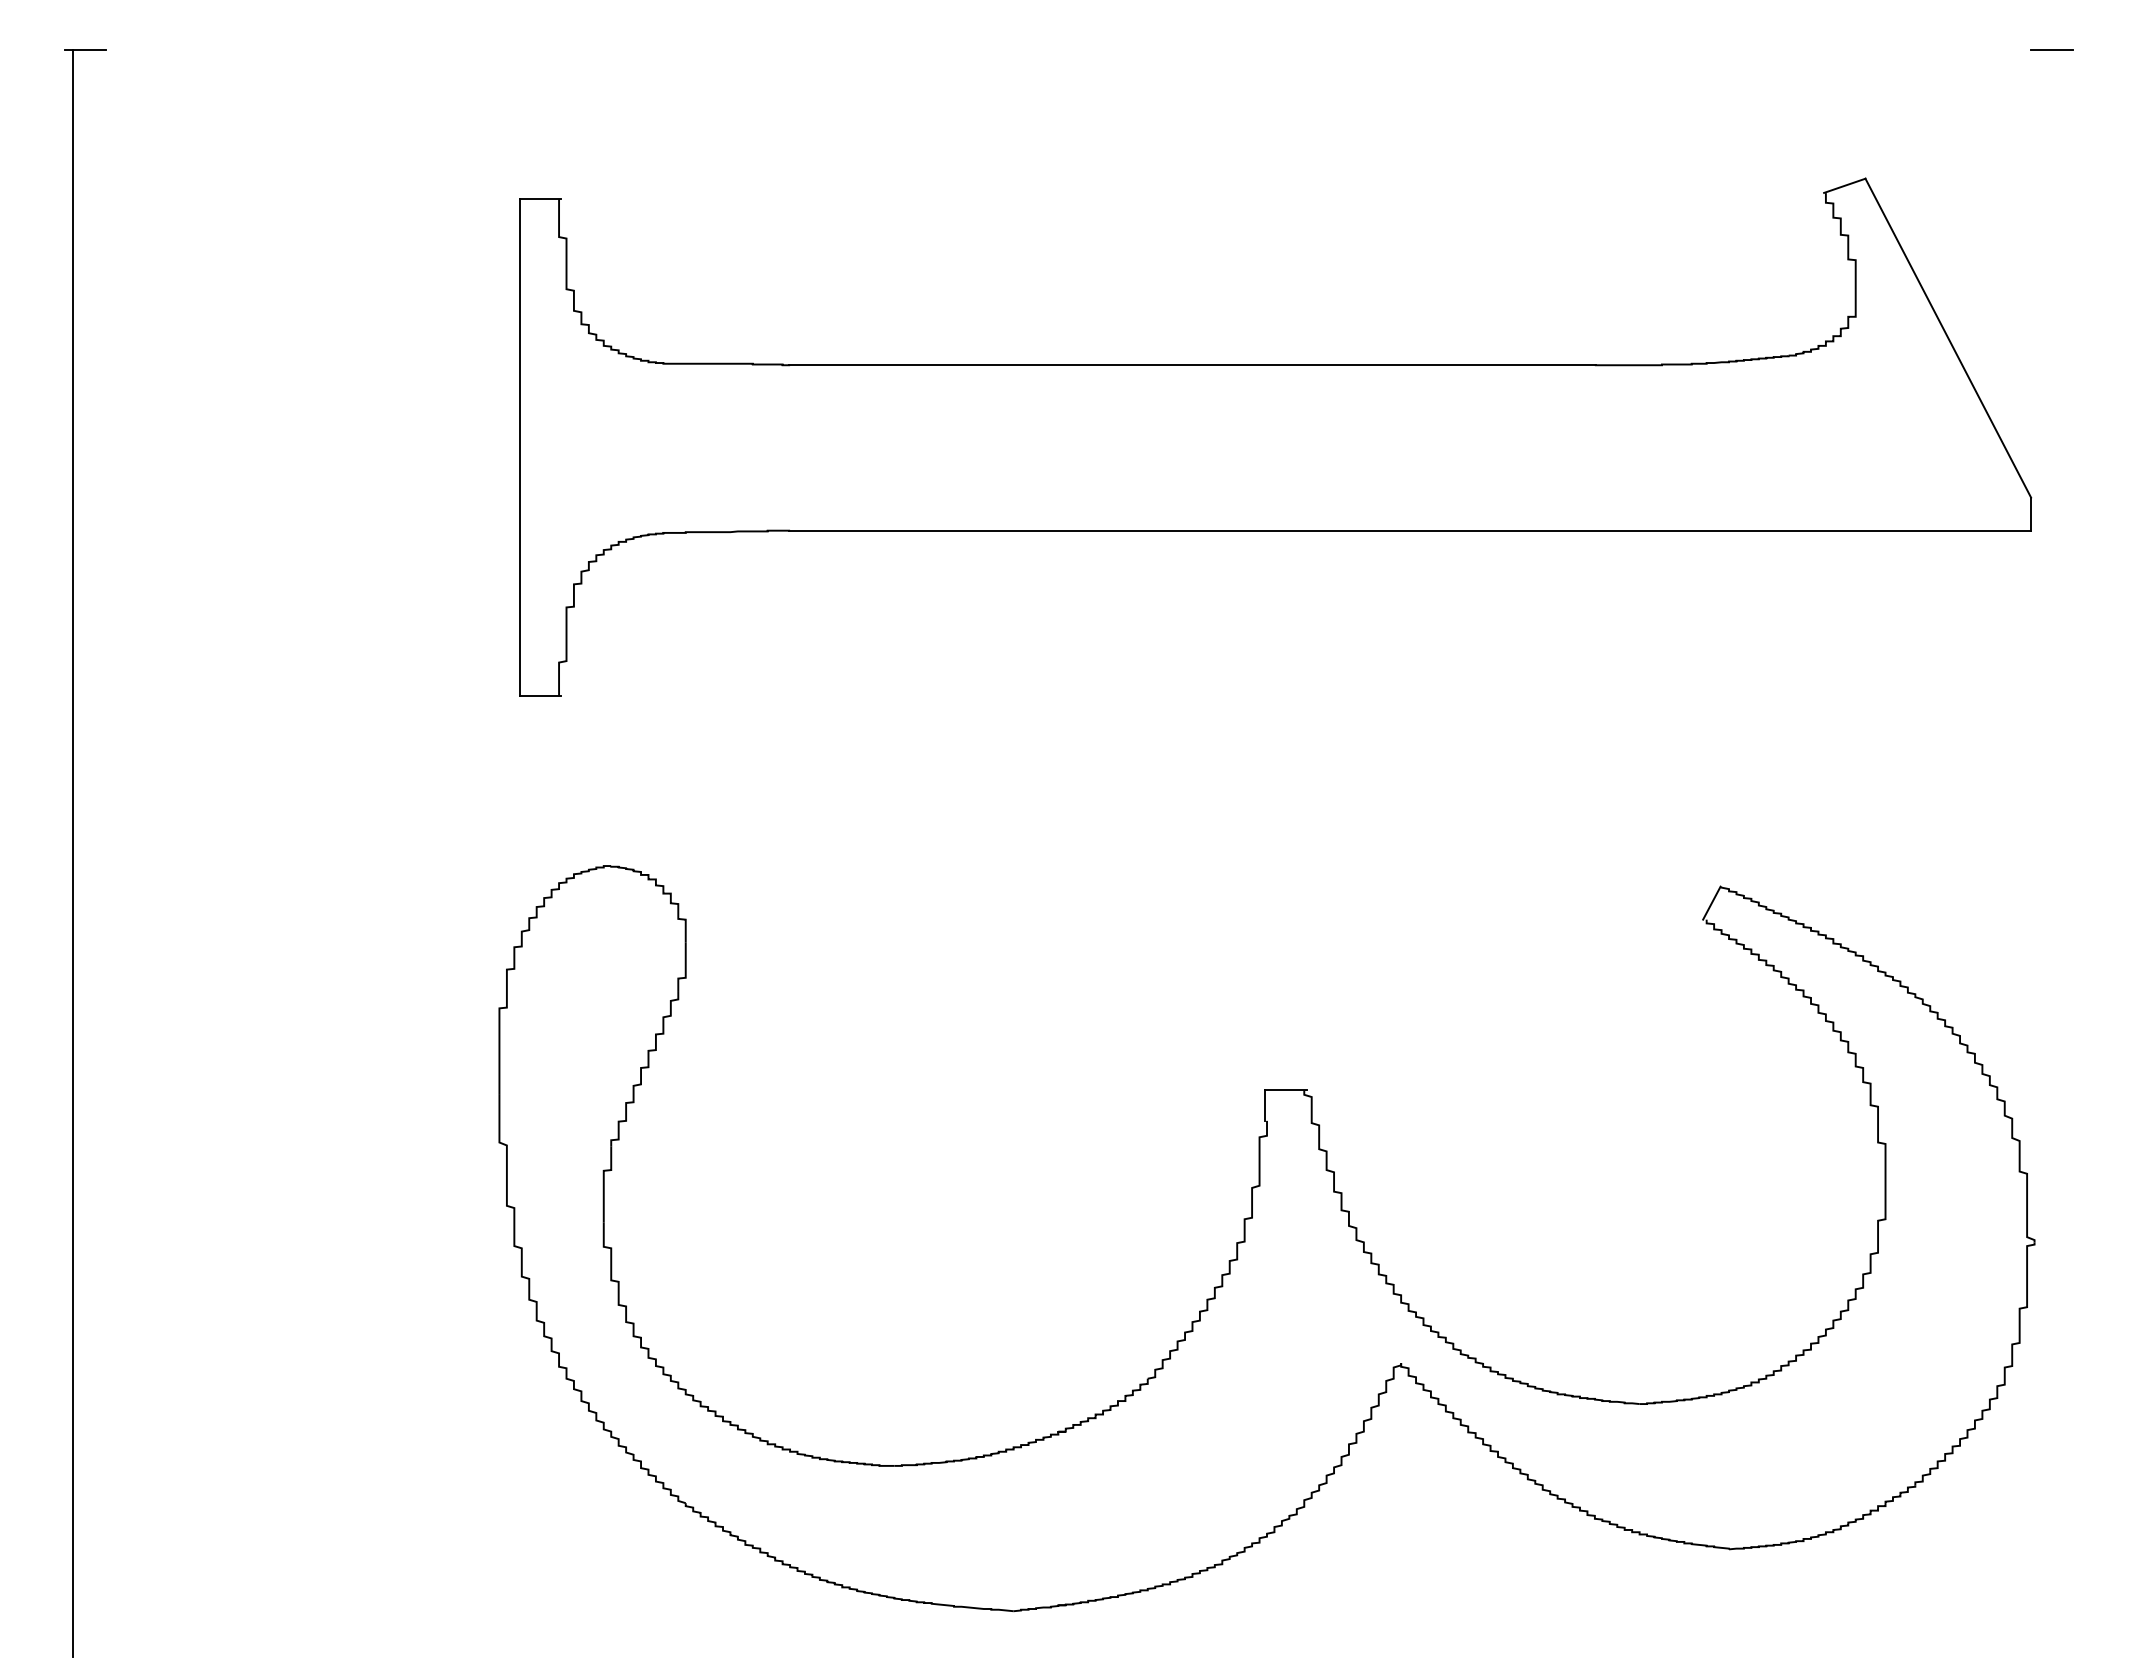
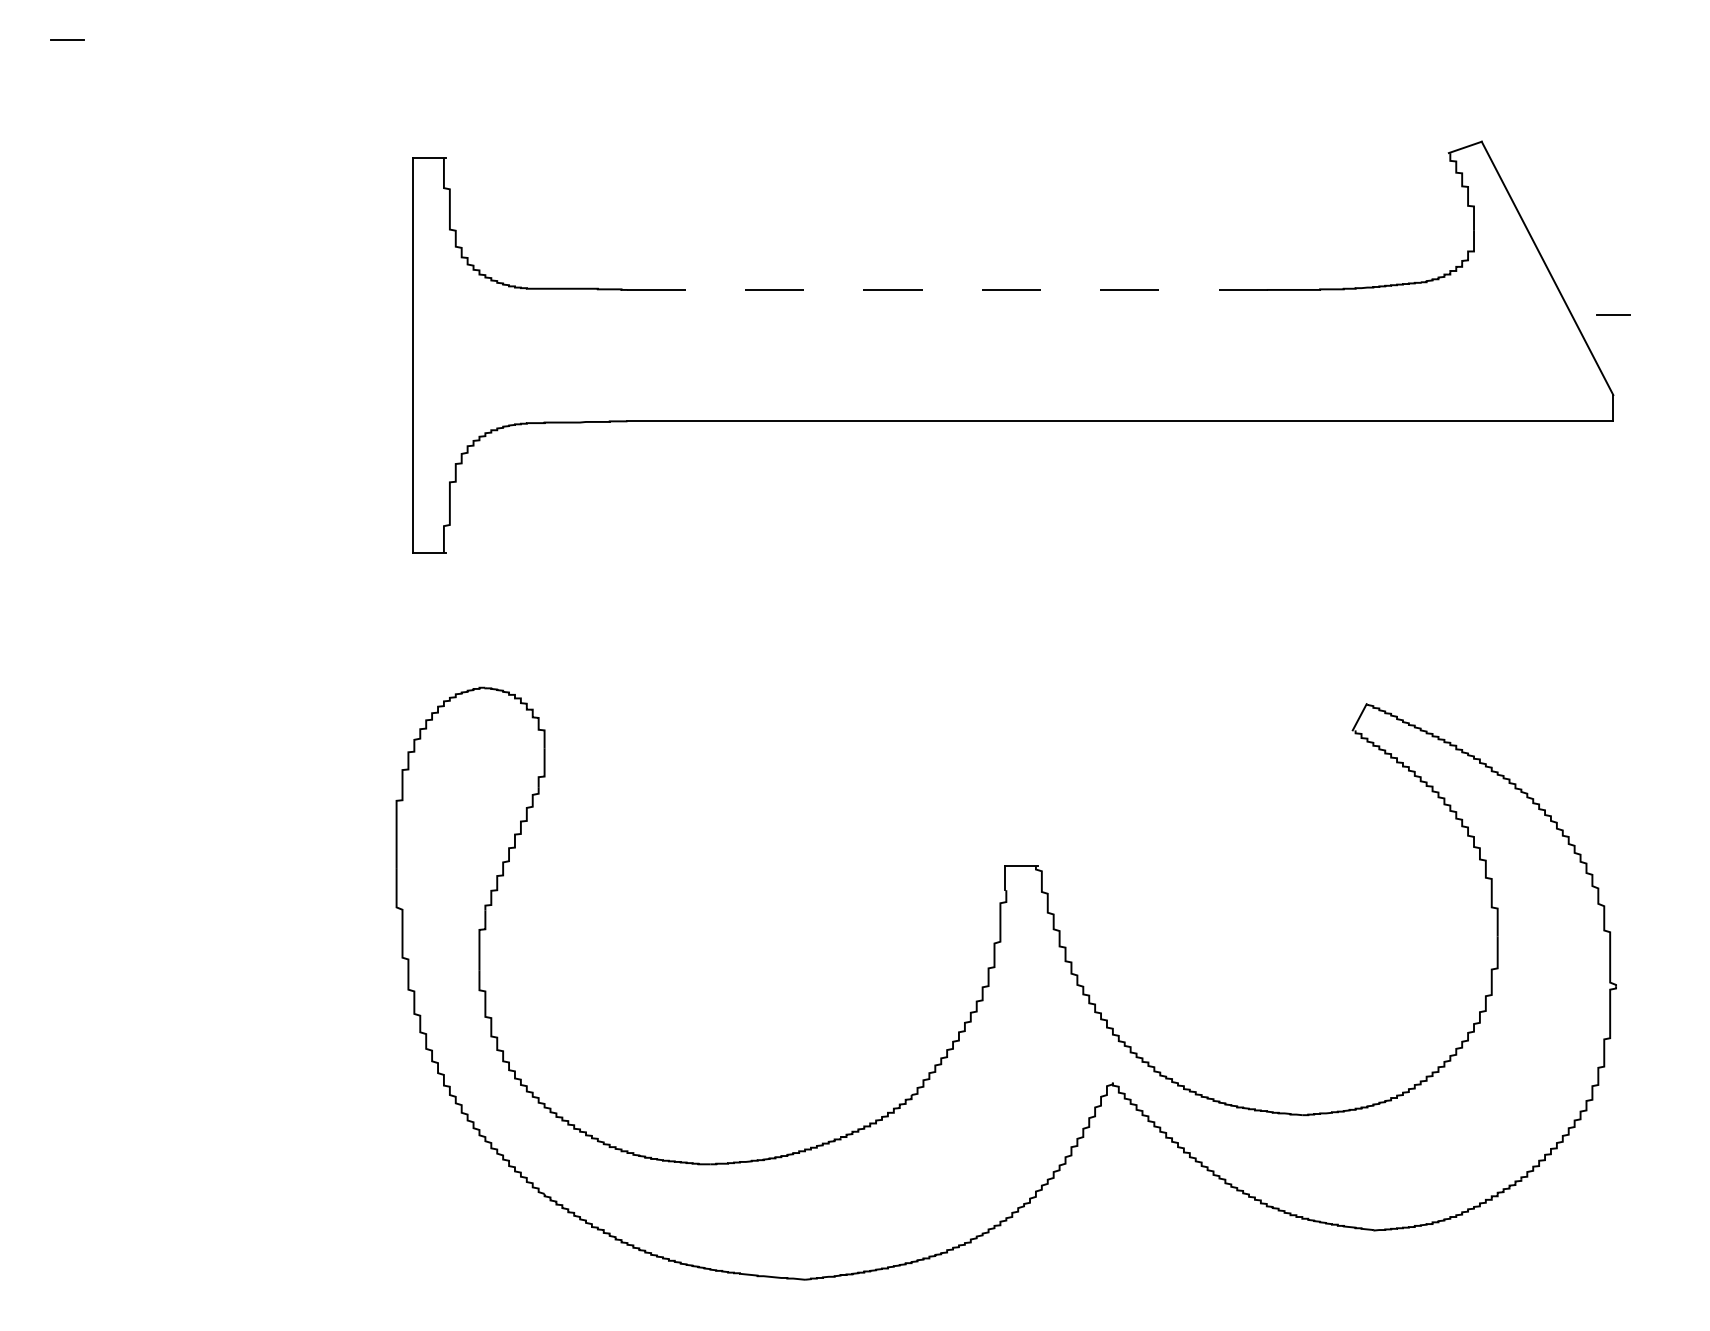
line: (2051, 49) -> (1612, 313), moved
line: (1192, 365) -> (947, 290), solid -> dashed
line: (72, 853) -> (57, 677), removed

